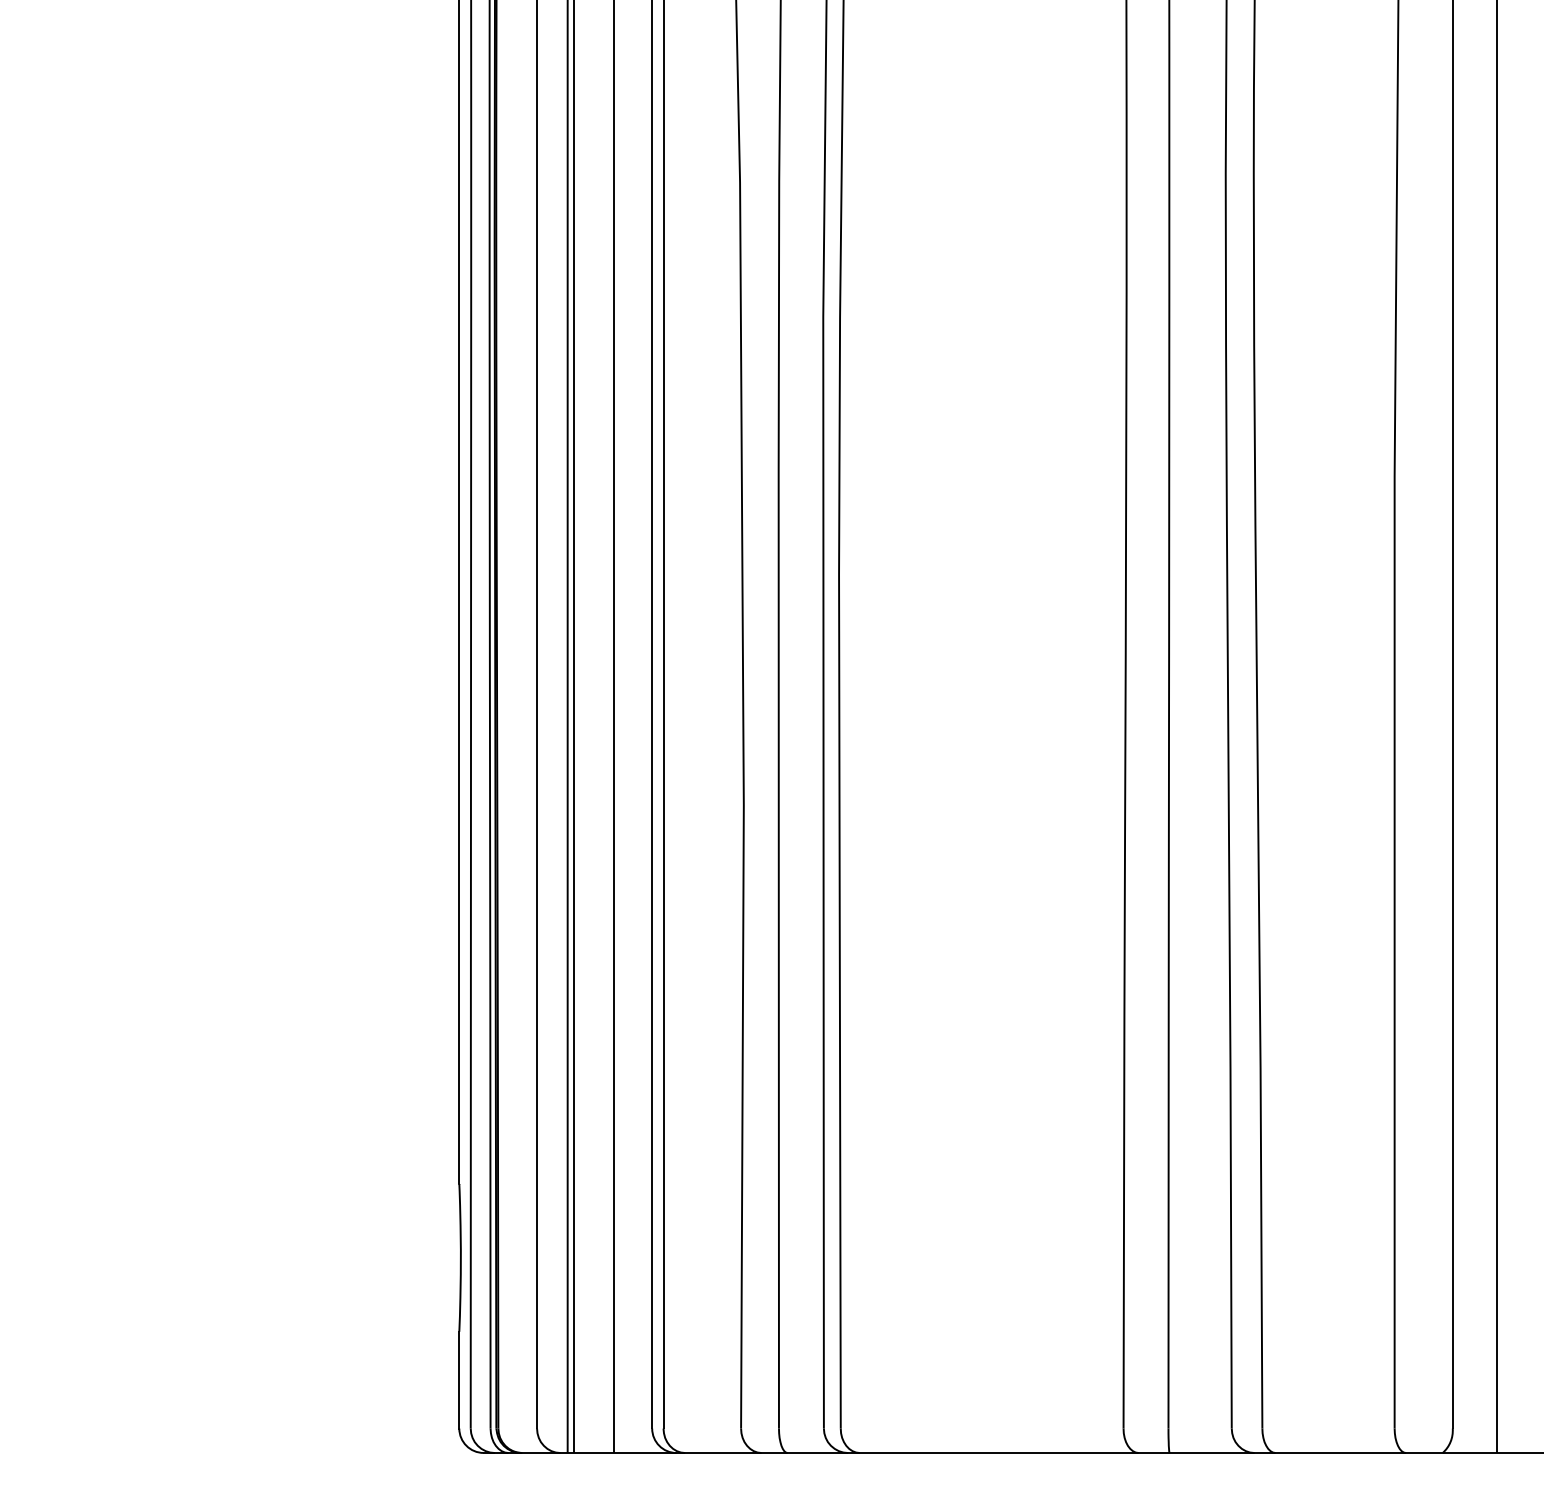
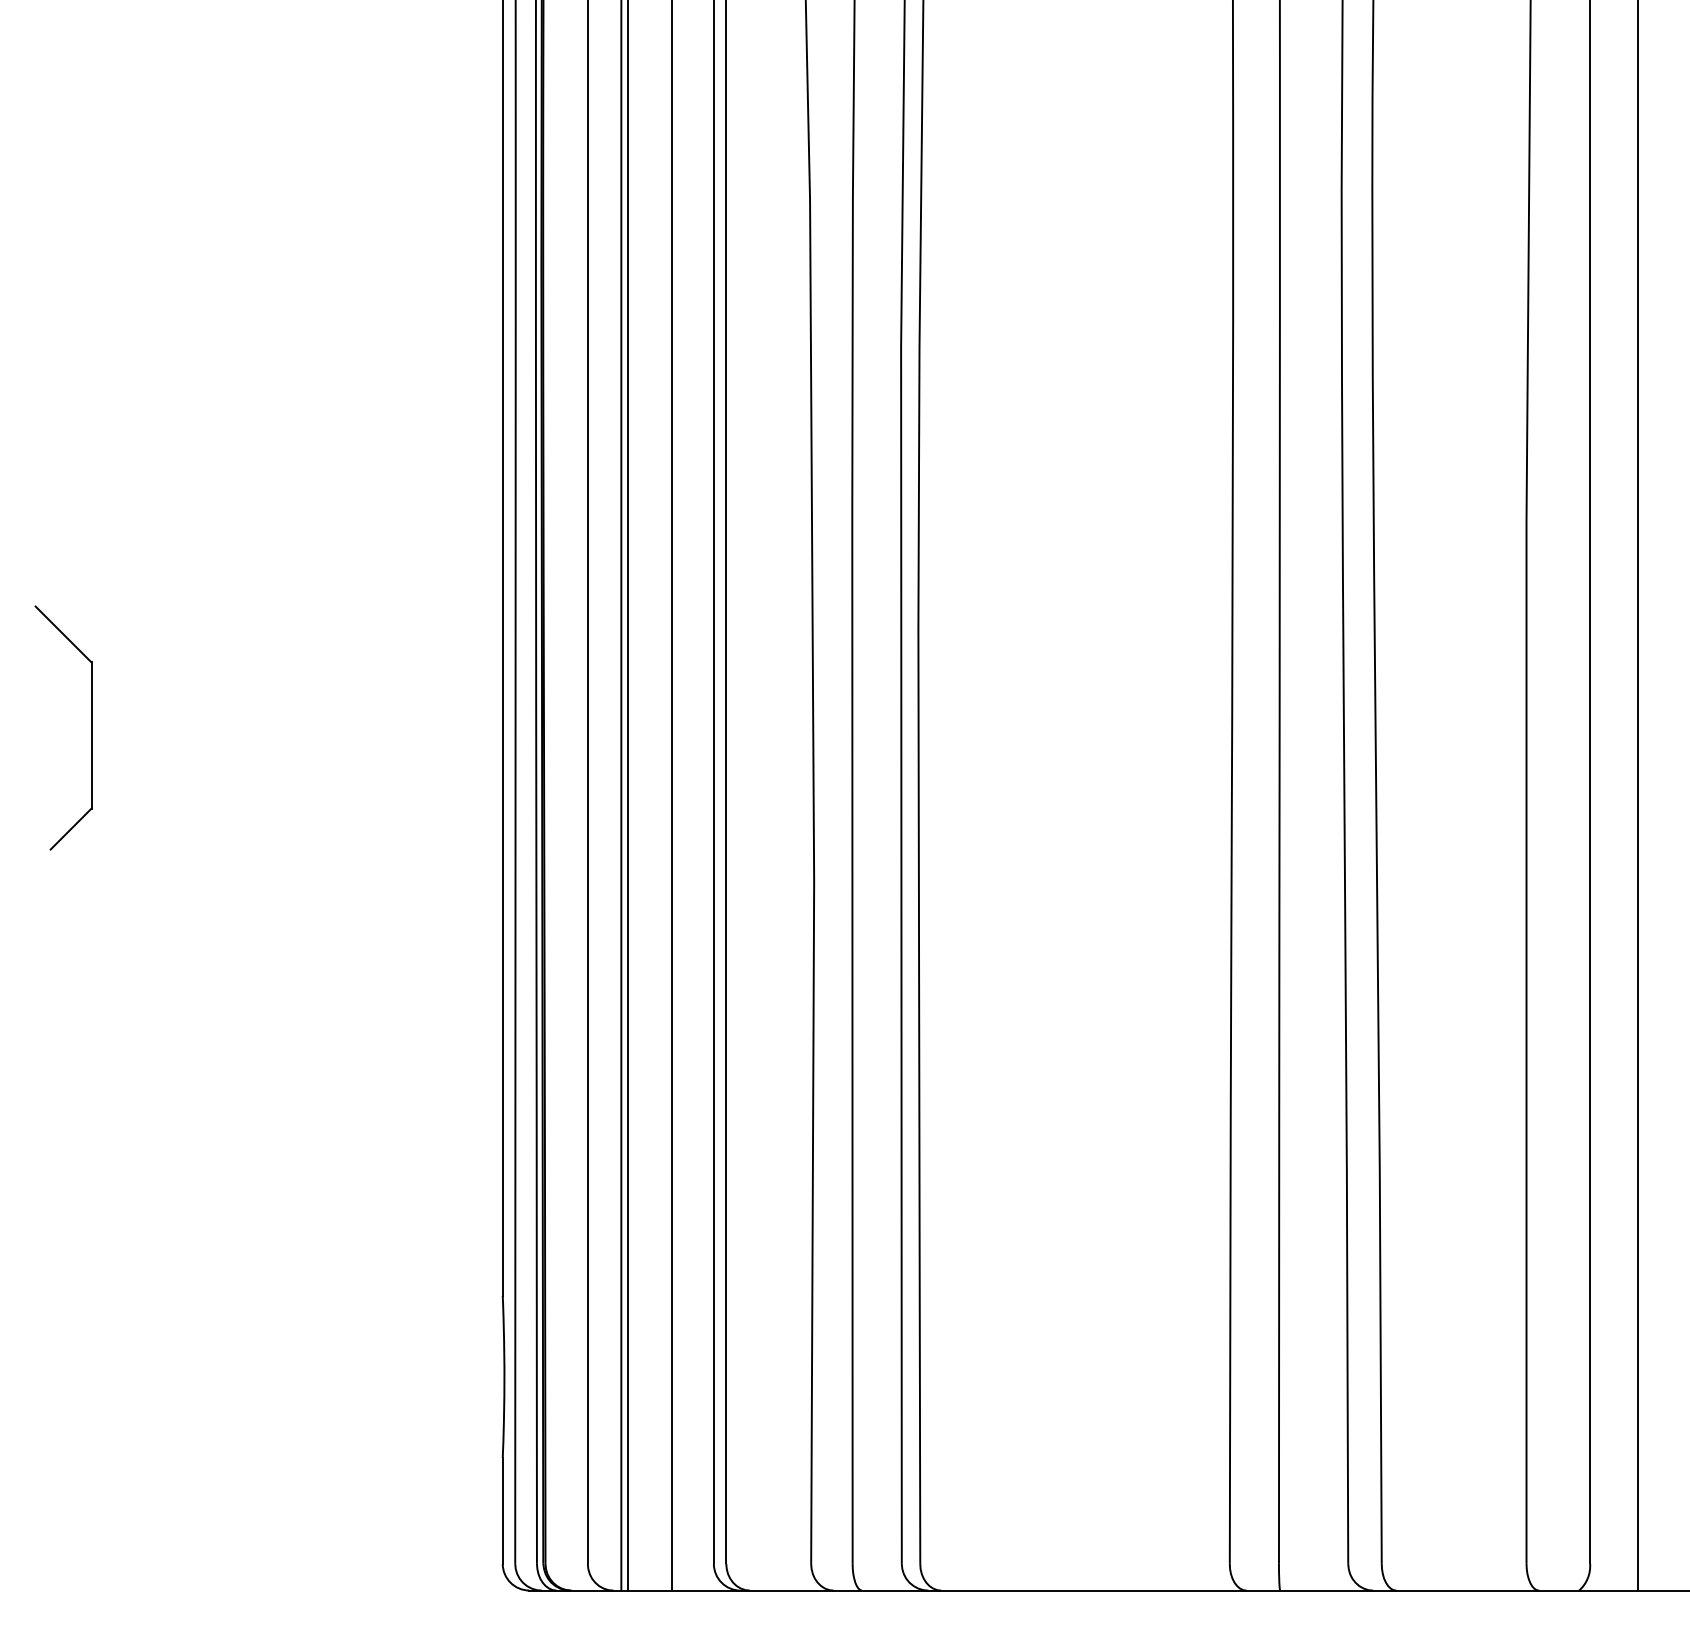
part: (83, 664) -> (91, 727), added

